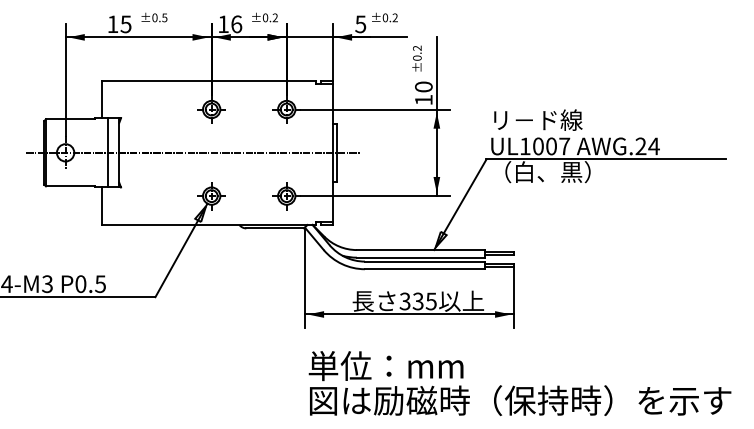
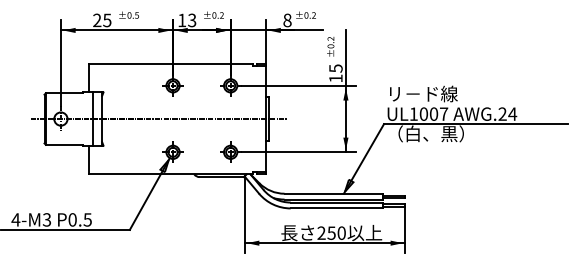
text: (112, 23) -> (96, 19), 15 -> 25
text: (236, 24) -> (192, 20), 16 -> 13
text: (360, 24) -> (287, 20), 5 -> 8
text: (423, 86) -> (335, 68), 10 -> 15
text: (417, 301) -> (331, 233), 335 -> 250

